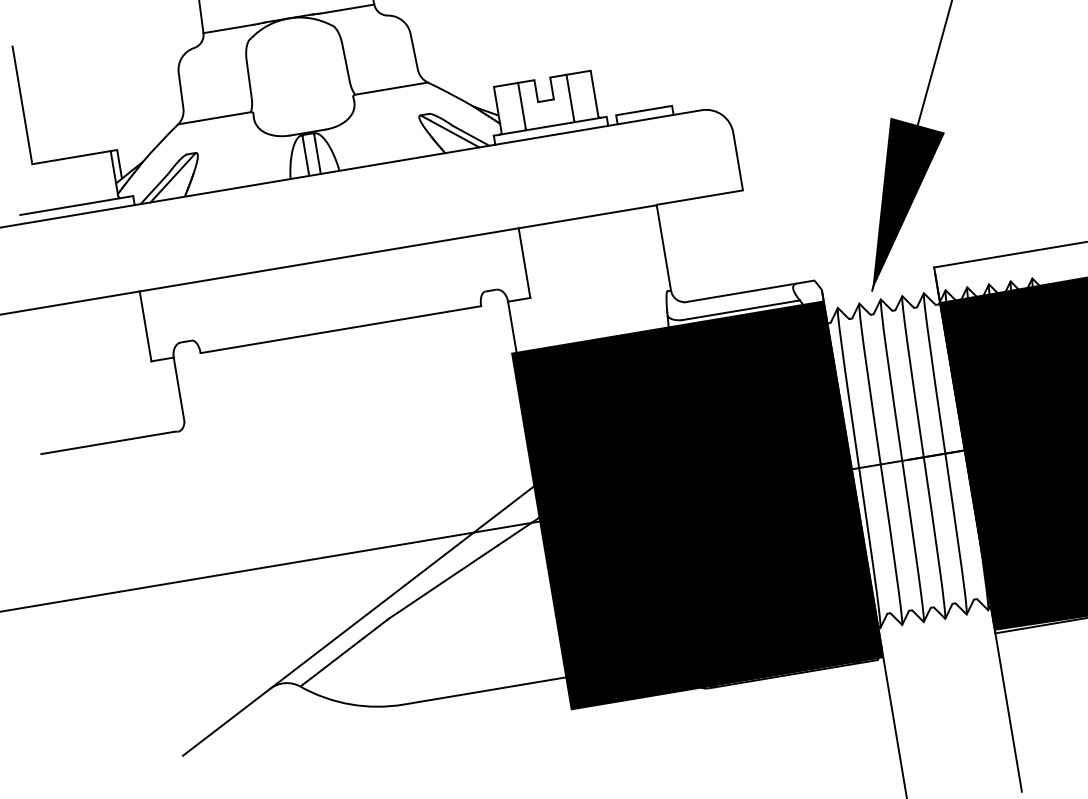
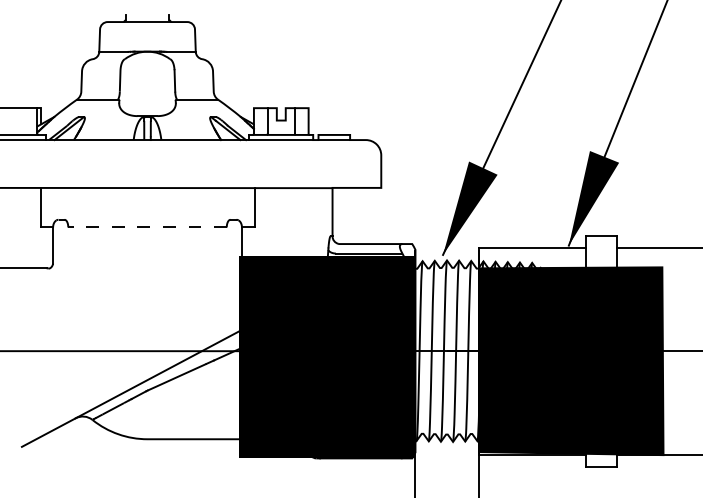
line: (340, 329) -> (147, 227), solid -> dashed

